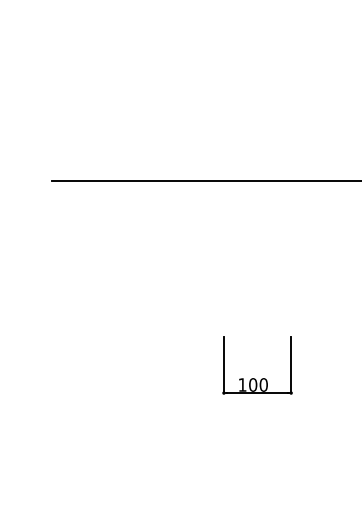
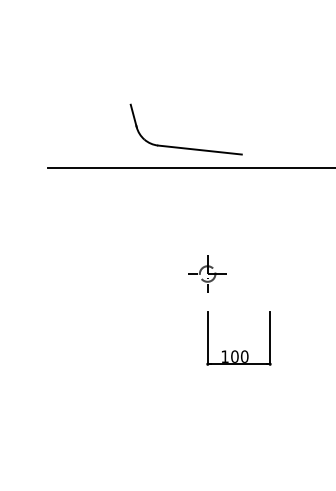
part: (199, 159) -> (185, 147), added
part: (223, 295) -> (207, 273), added

